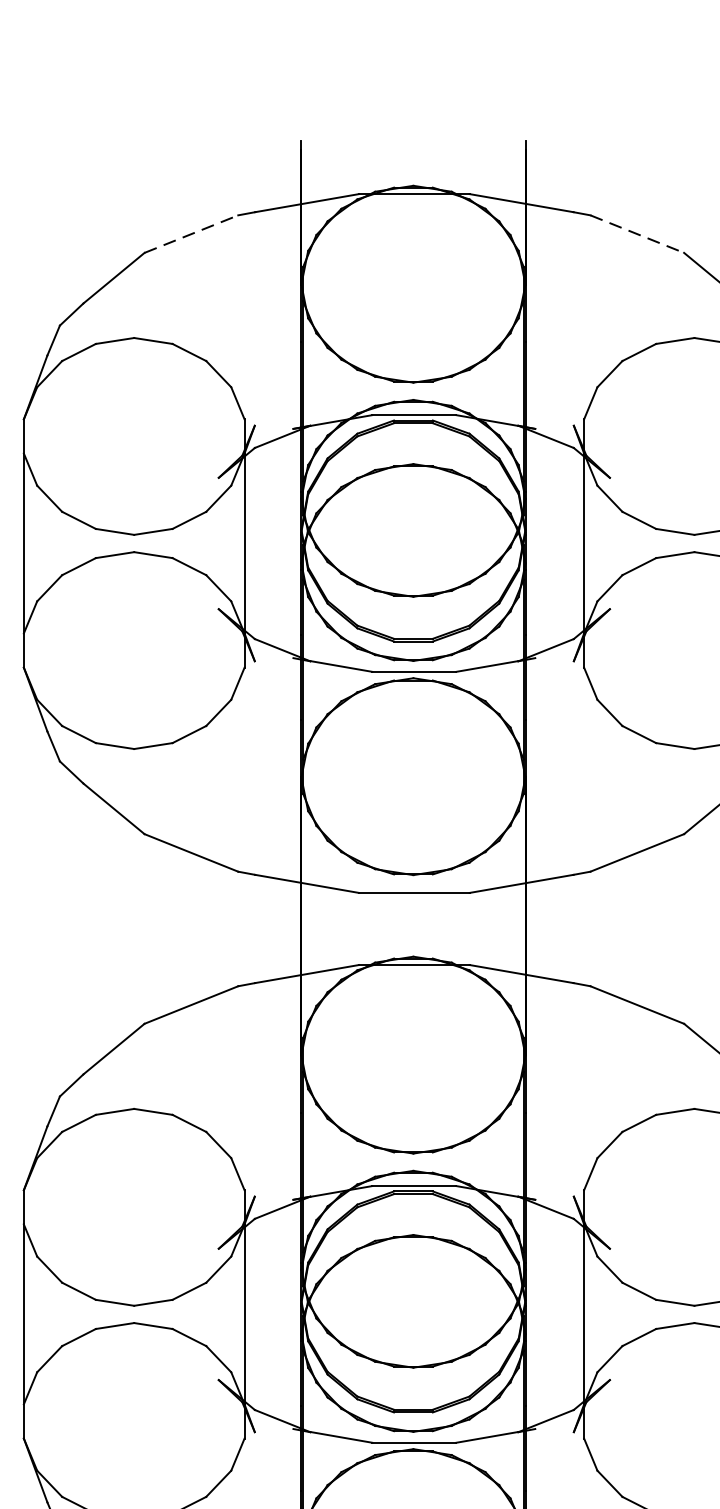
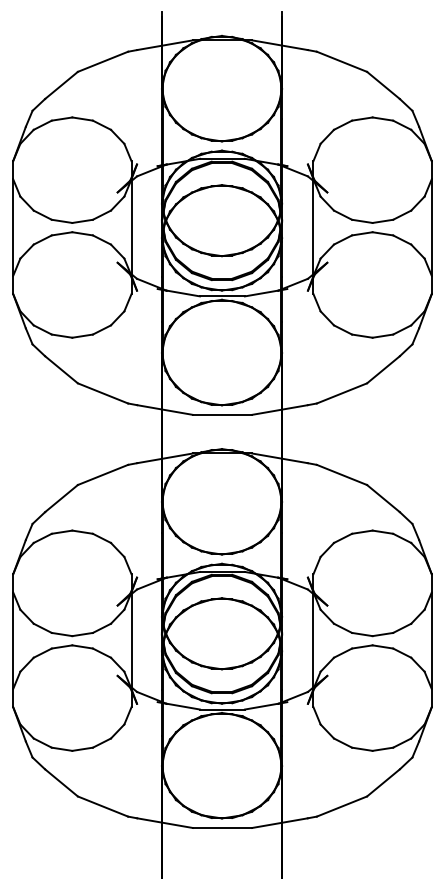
line: (192, 233) -> (103, 61), dashed -> solid
line: (638, 233) -> (342, 61), dashed -> solid

